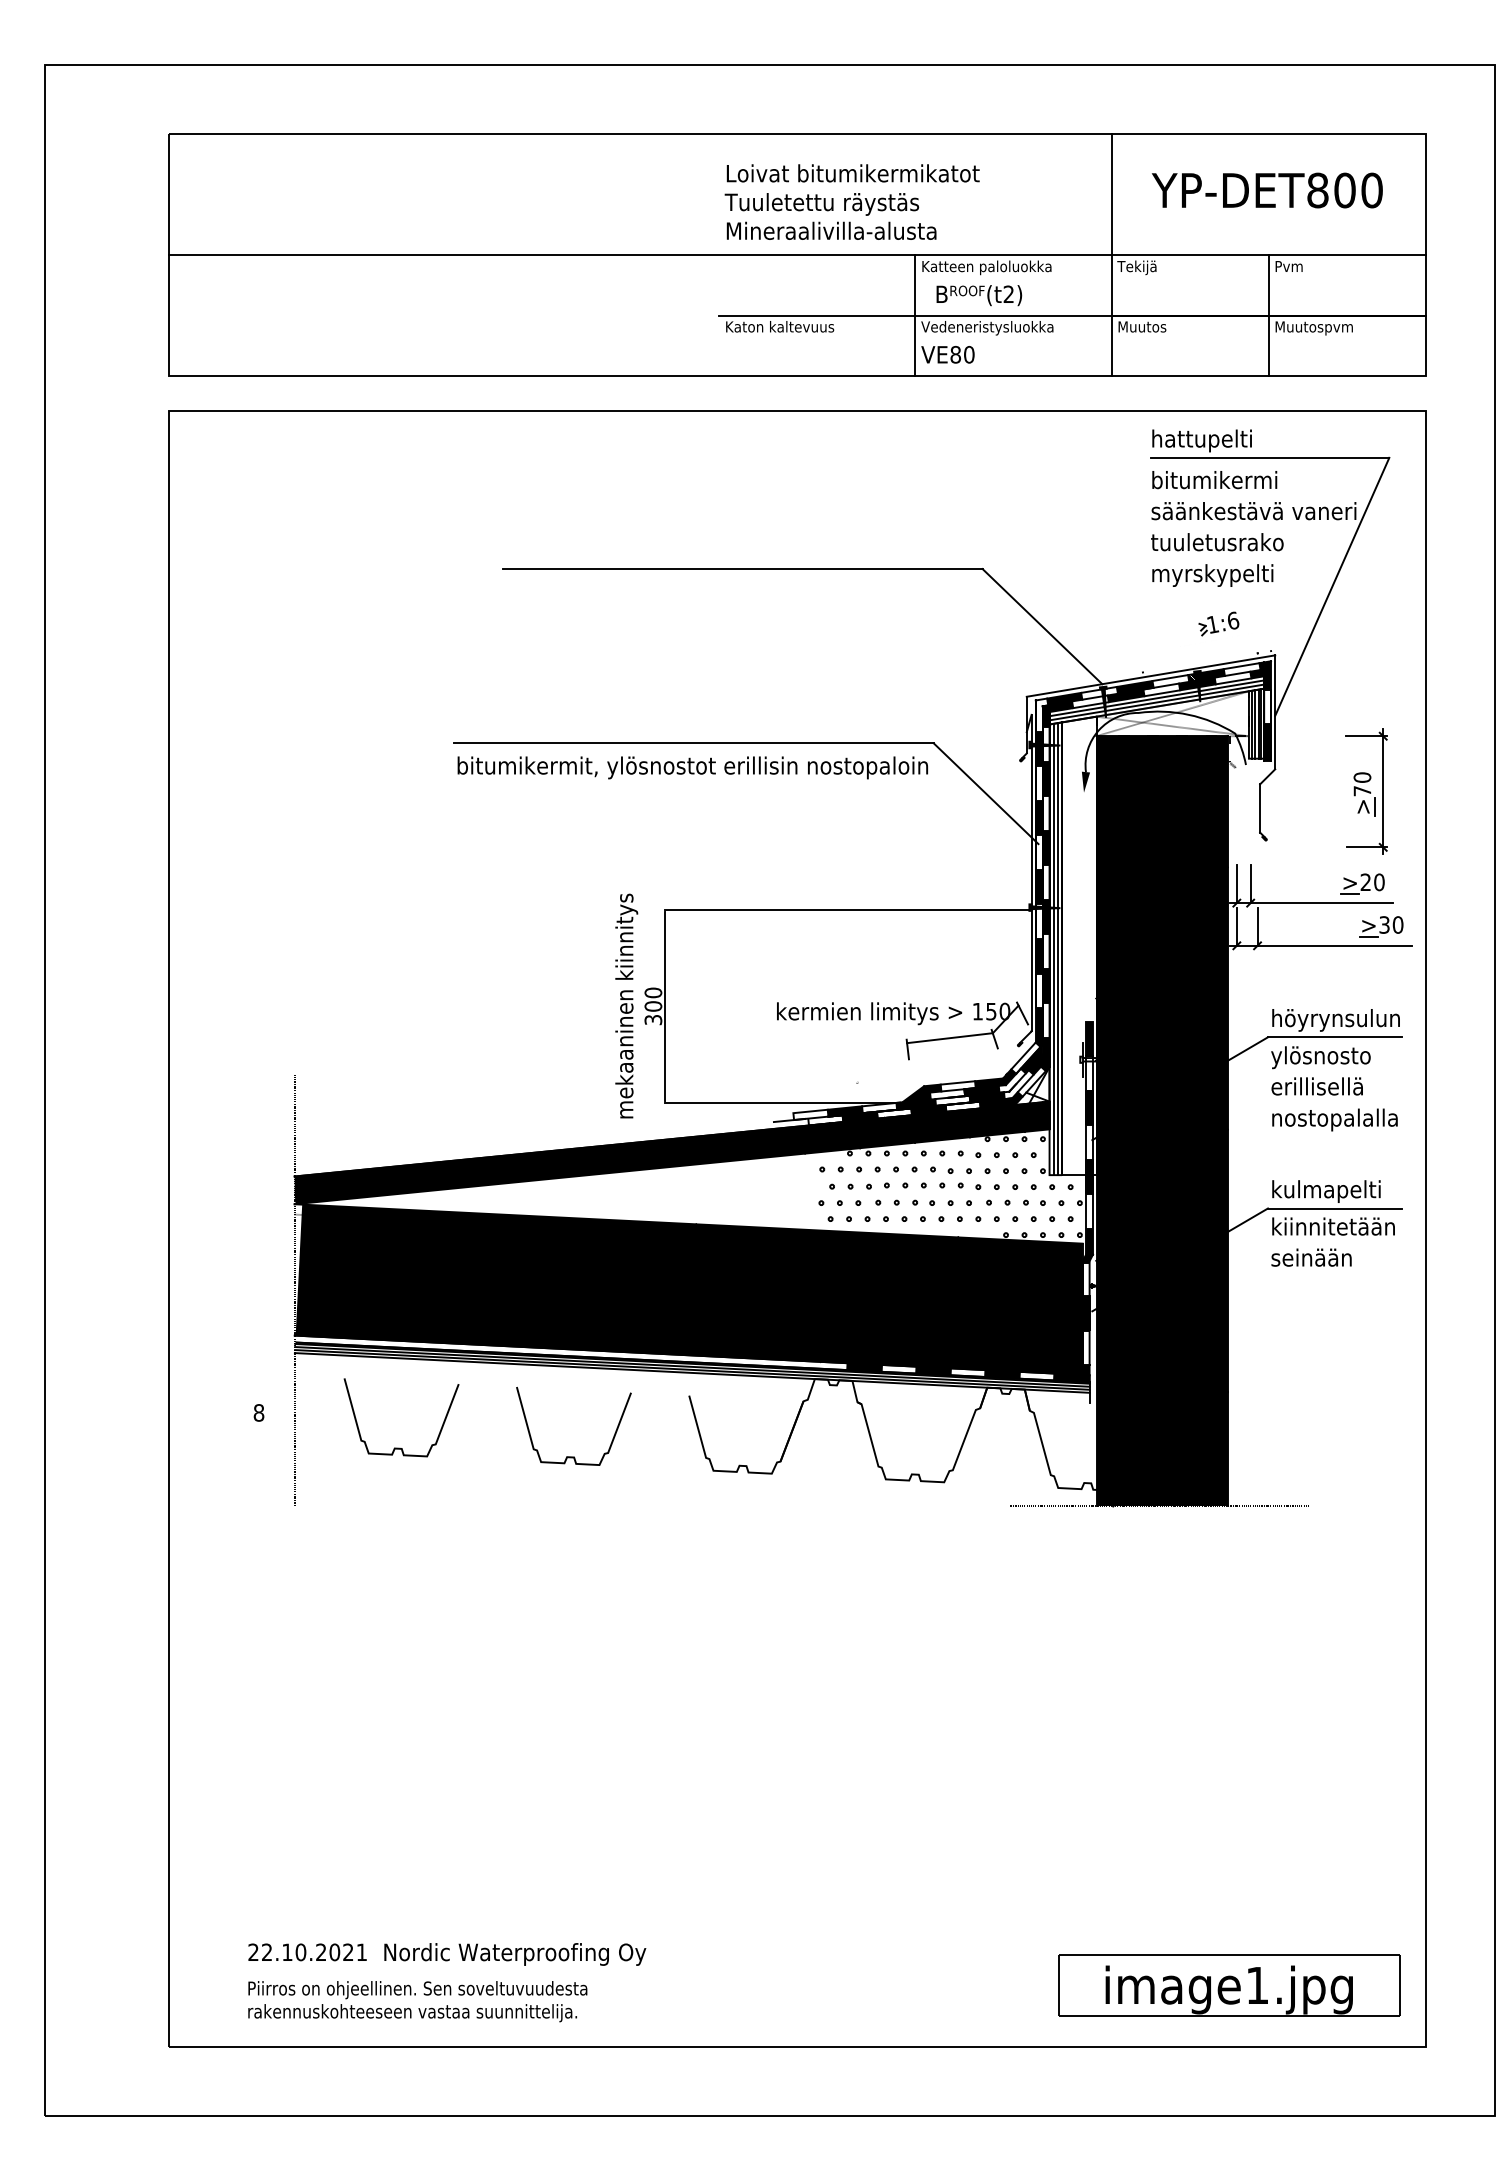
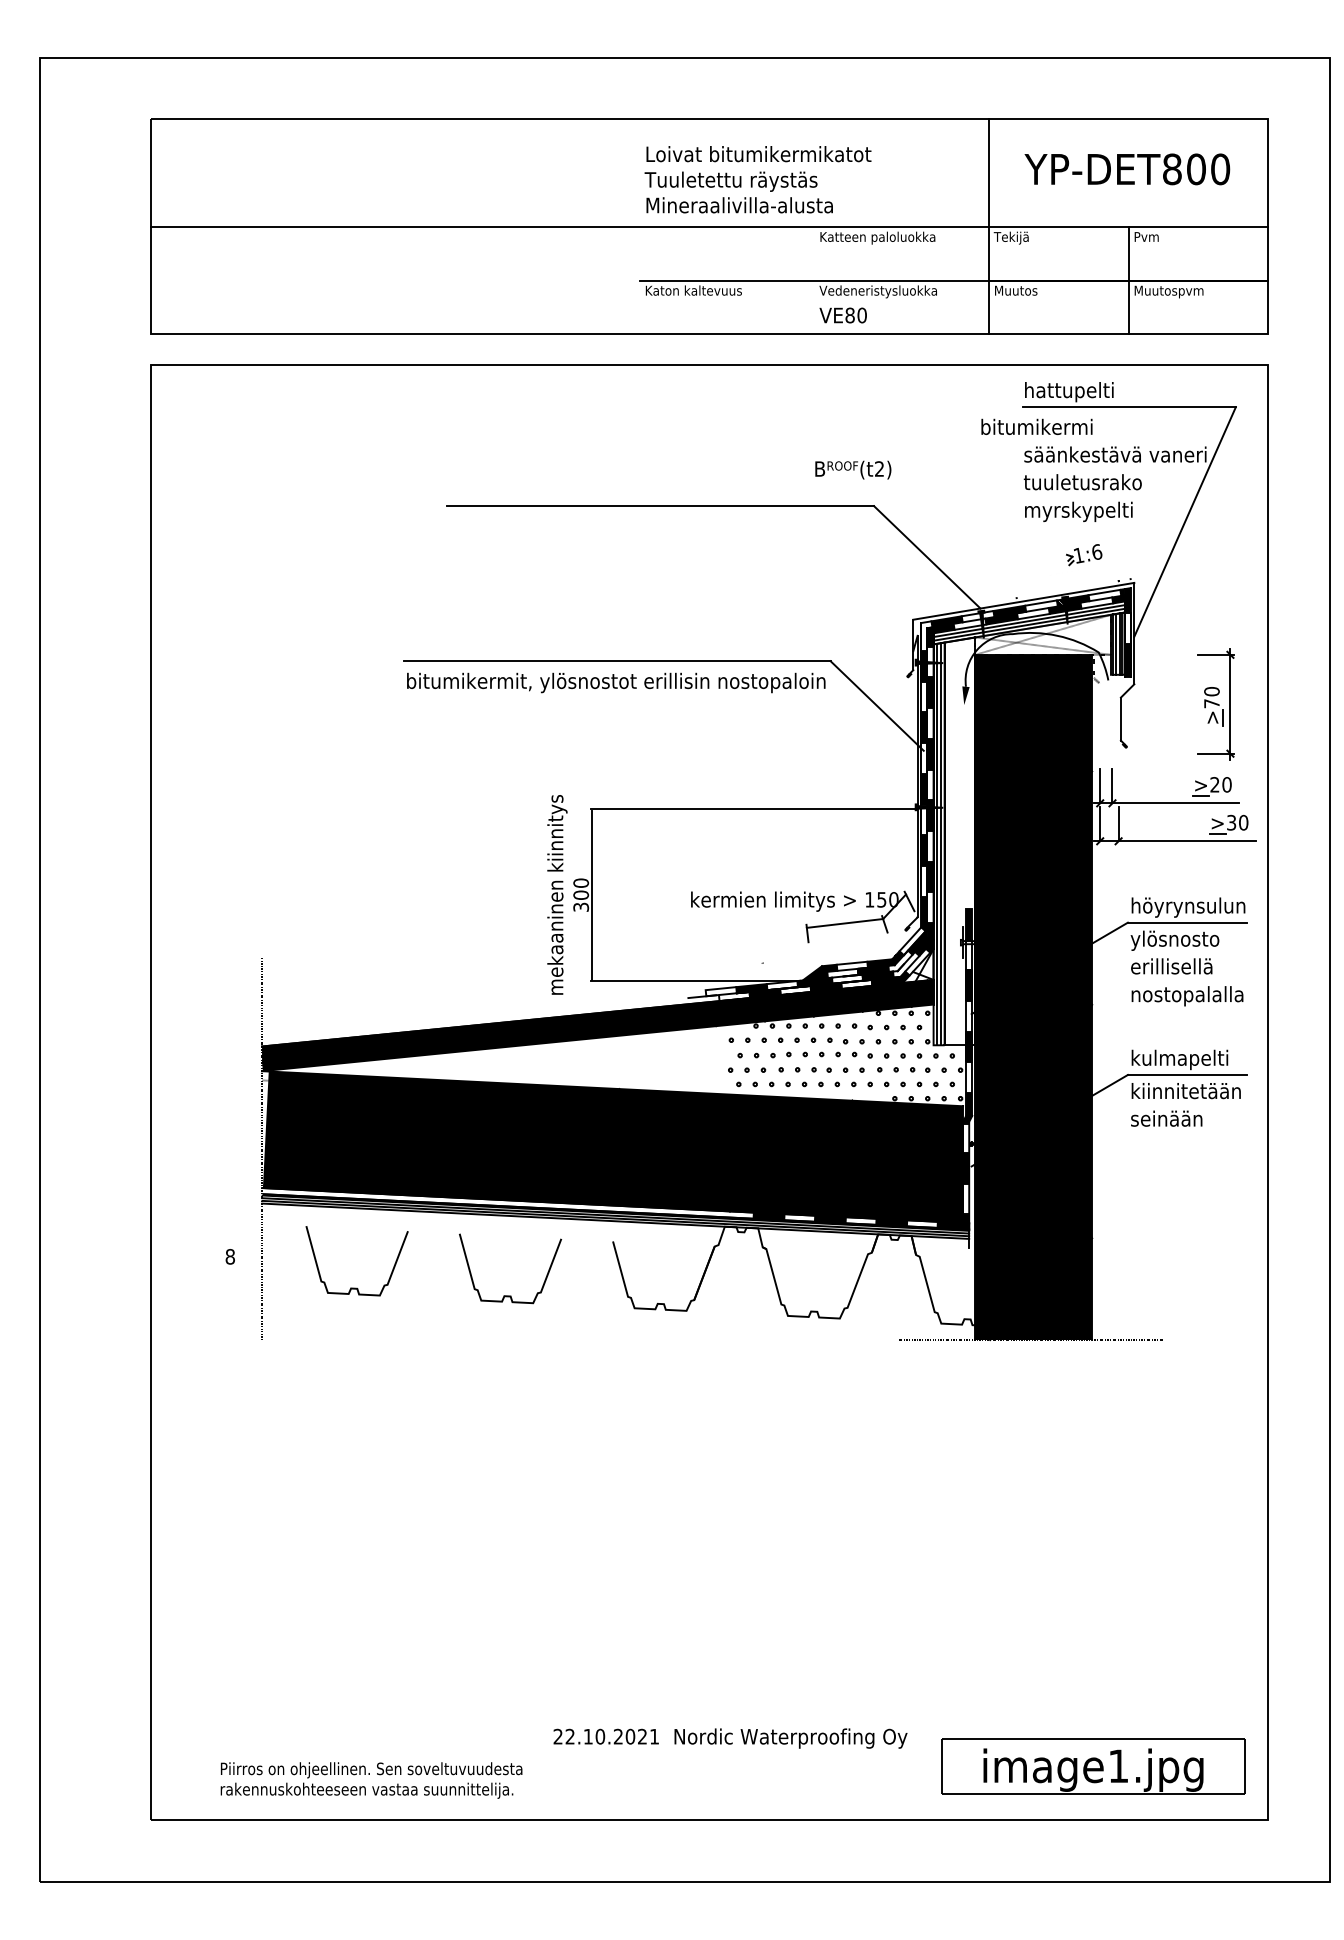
text: (979, 295) -> (853, 470), moved
line: (915, 315) -> (814, 280), removed
text: (1214, 480) -> (1036, 427), moved
text: (447, 1954) -> (730, 1738), moved

